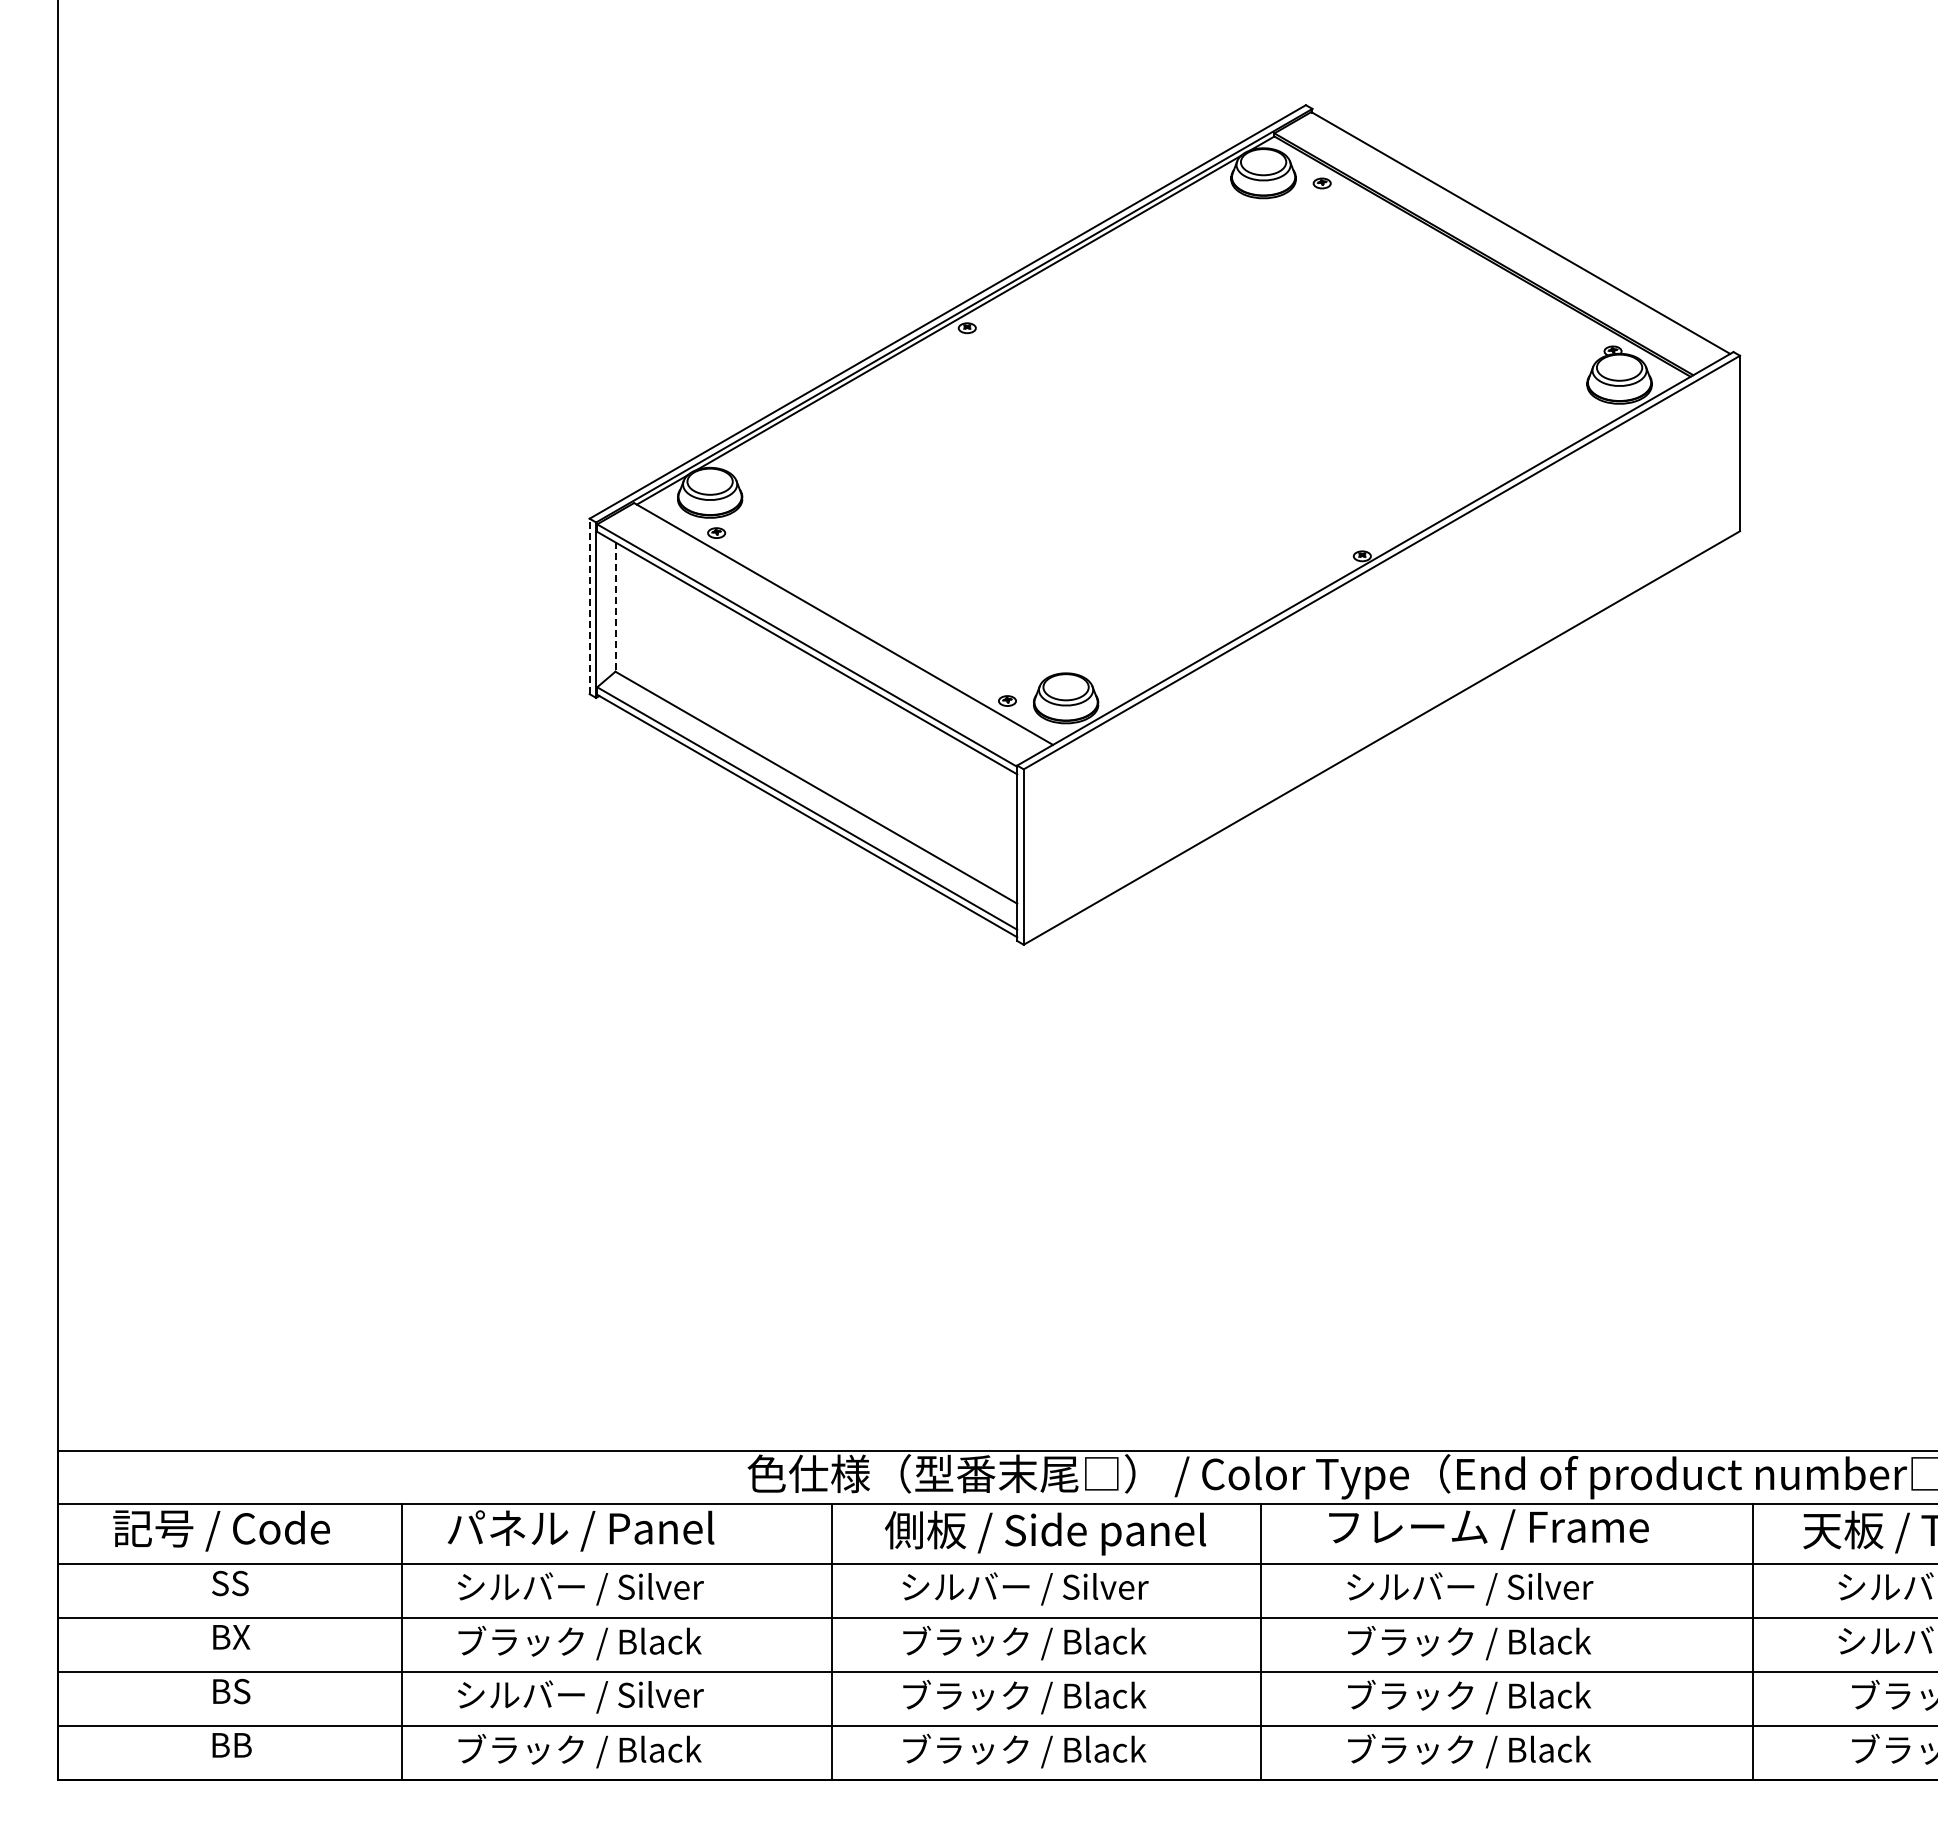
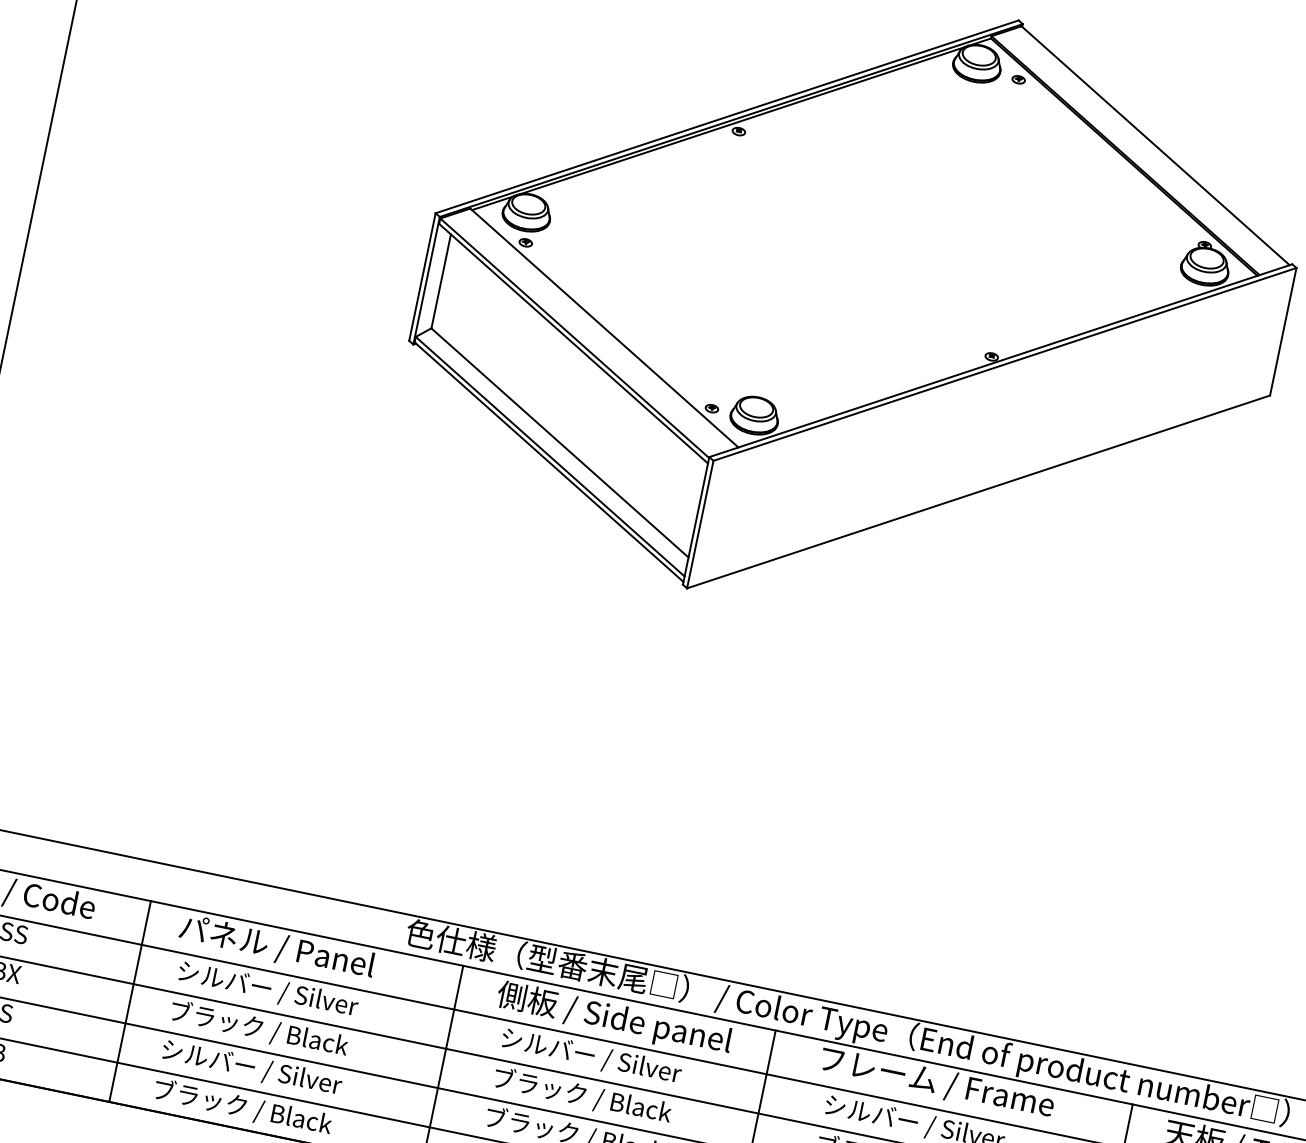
line: (589, 606) -> (422, 277), dashed -> solid
line: (615, 607) -> (441, 281), dashed -> solid

